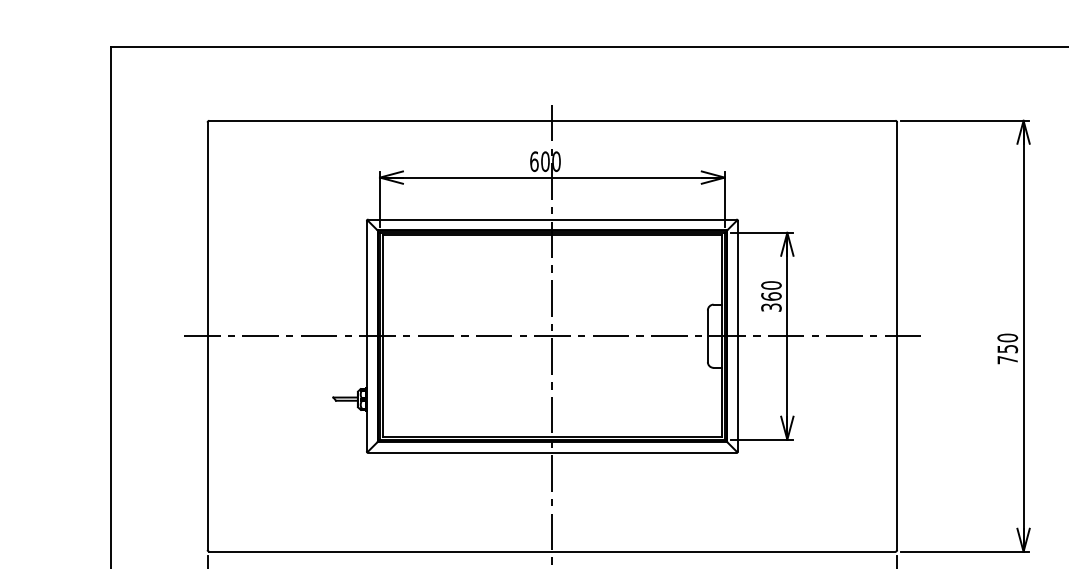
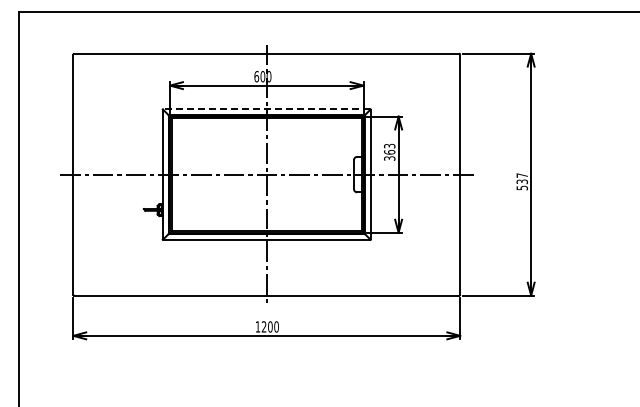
line: (551, 220) -> (266, 109), solid -> dashed
text: (771, 284) -> (389, 145), 360 -> 363
text: (1008, 348) -> (522, 181), 750 -> 537

